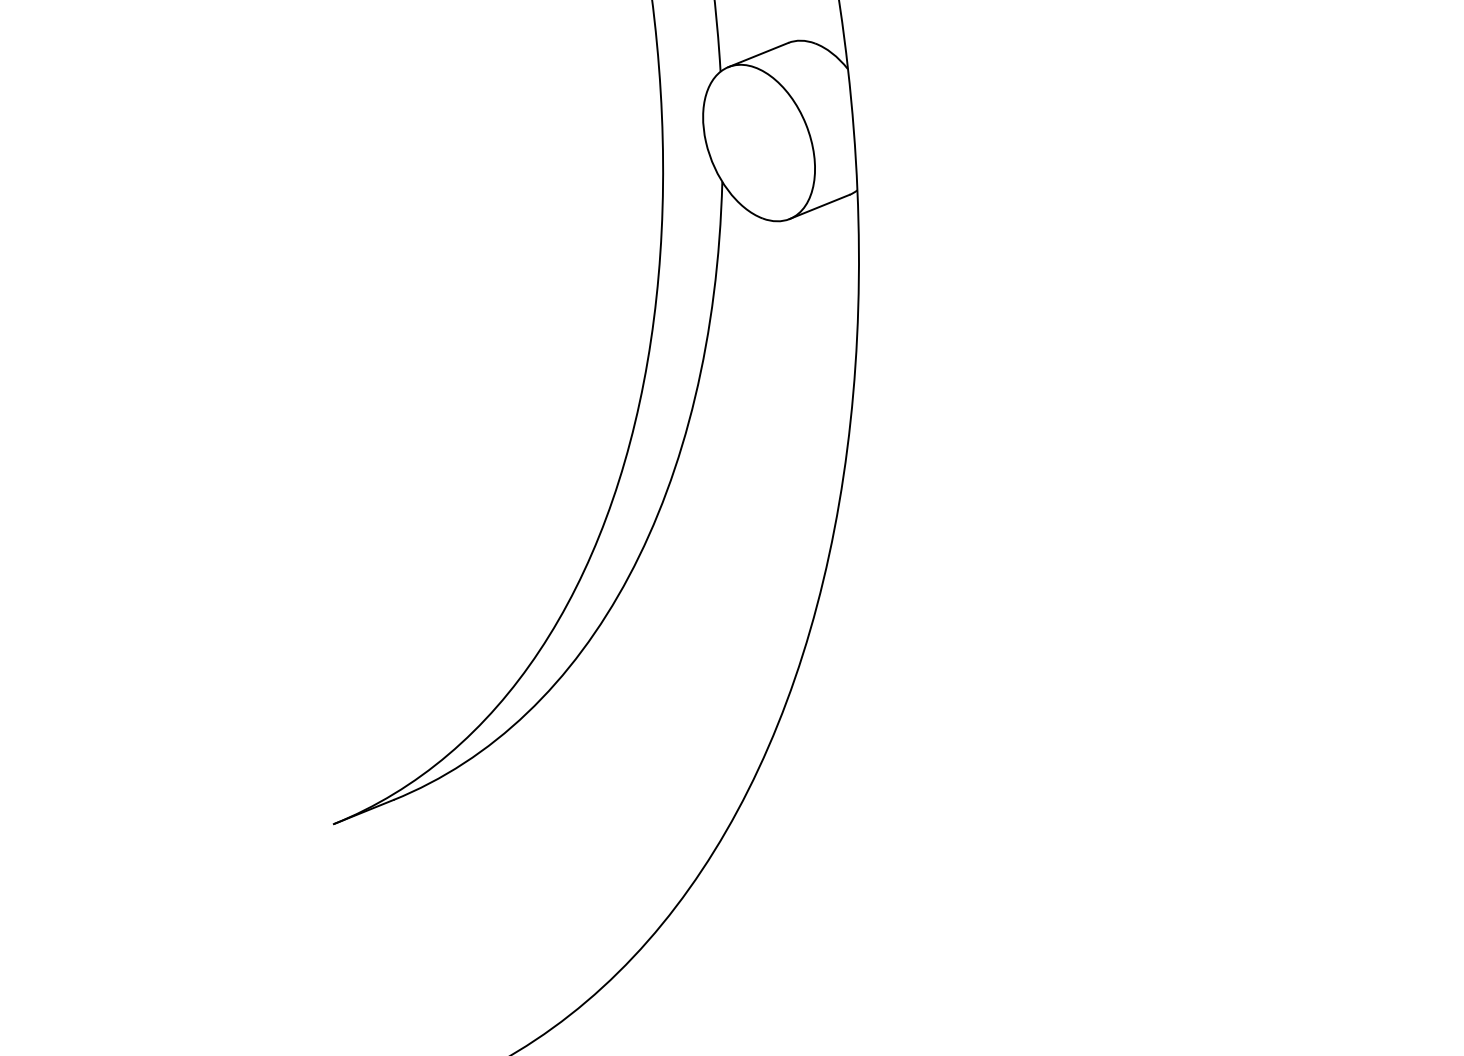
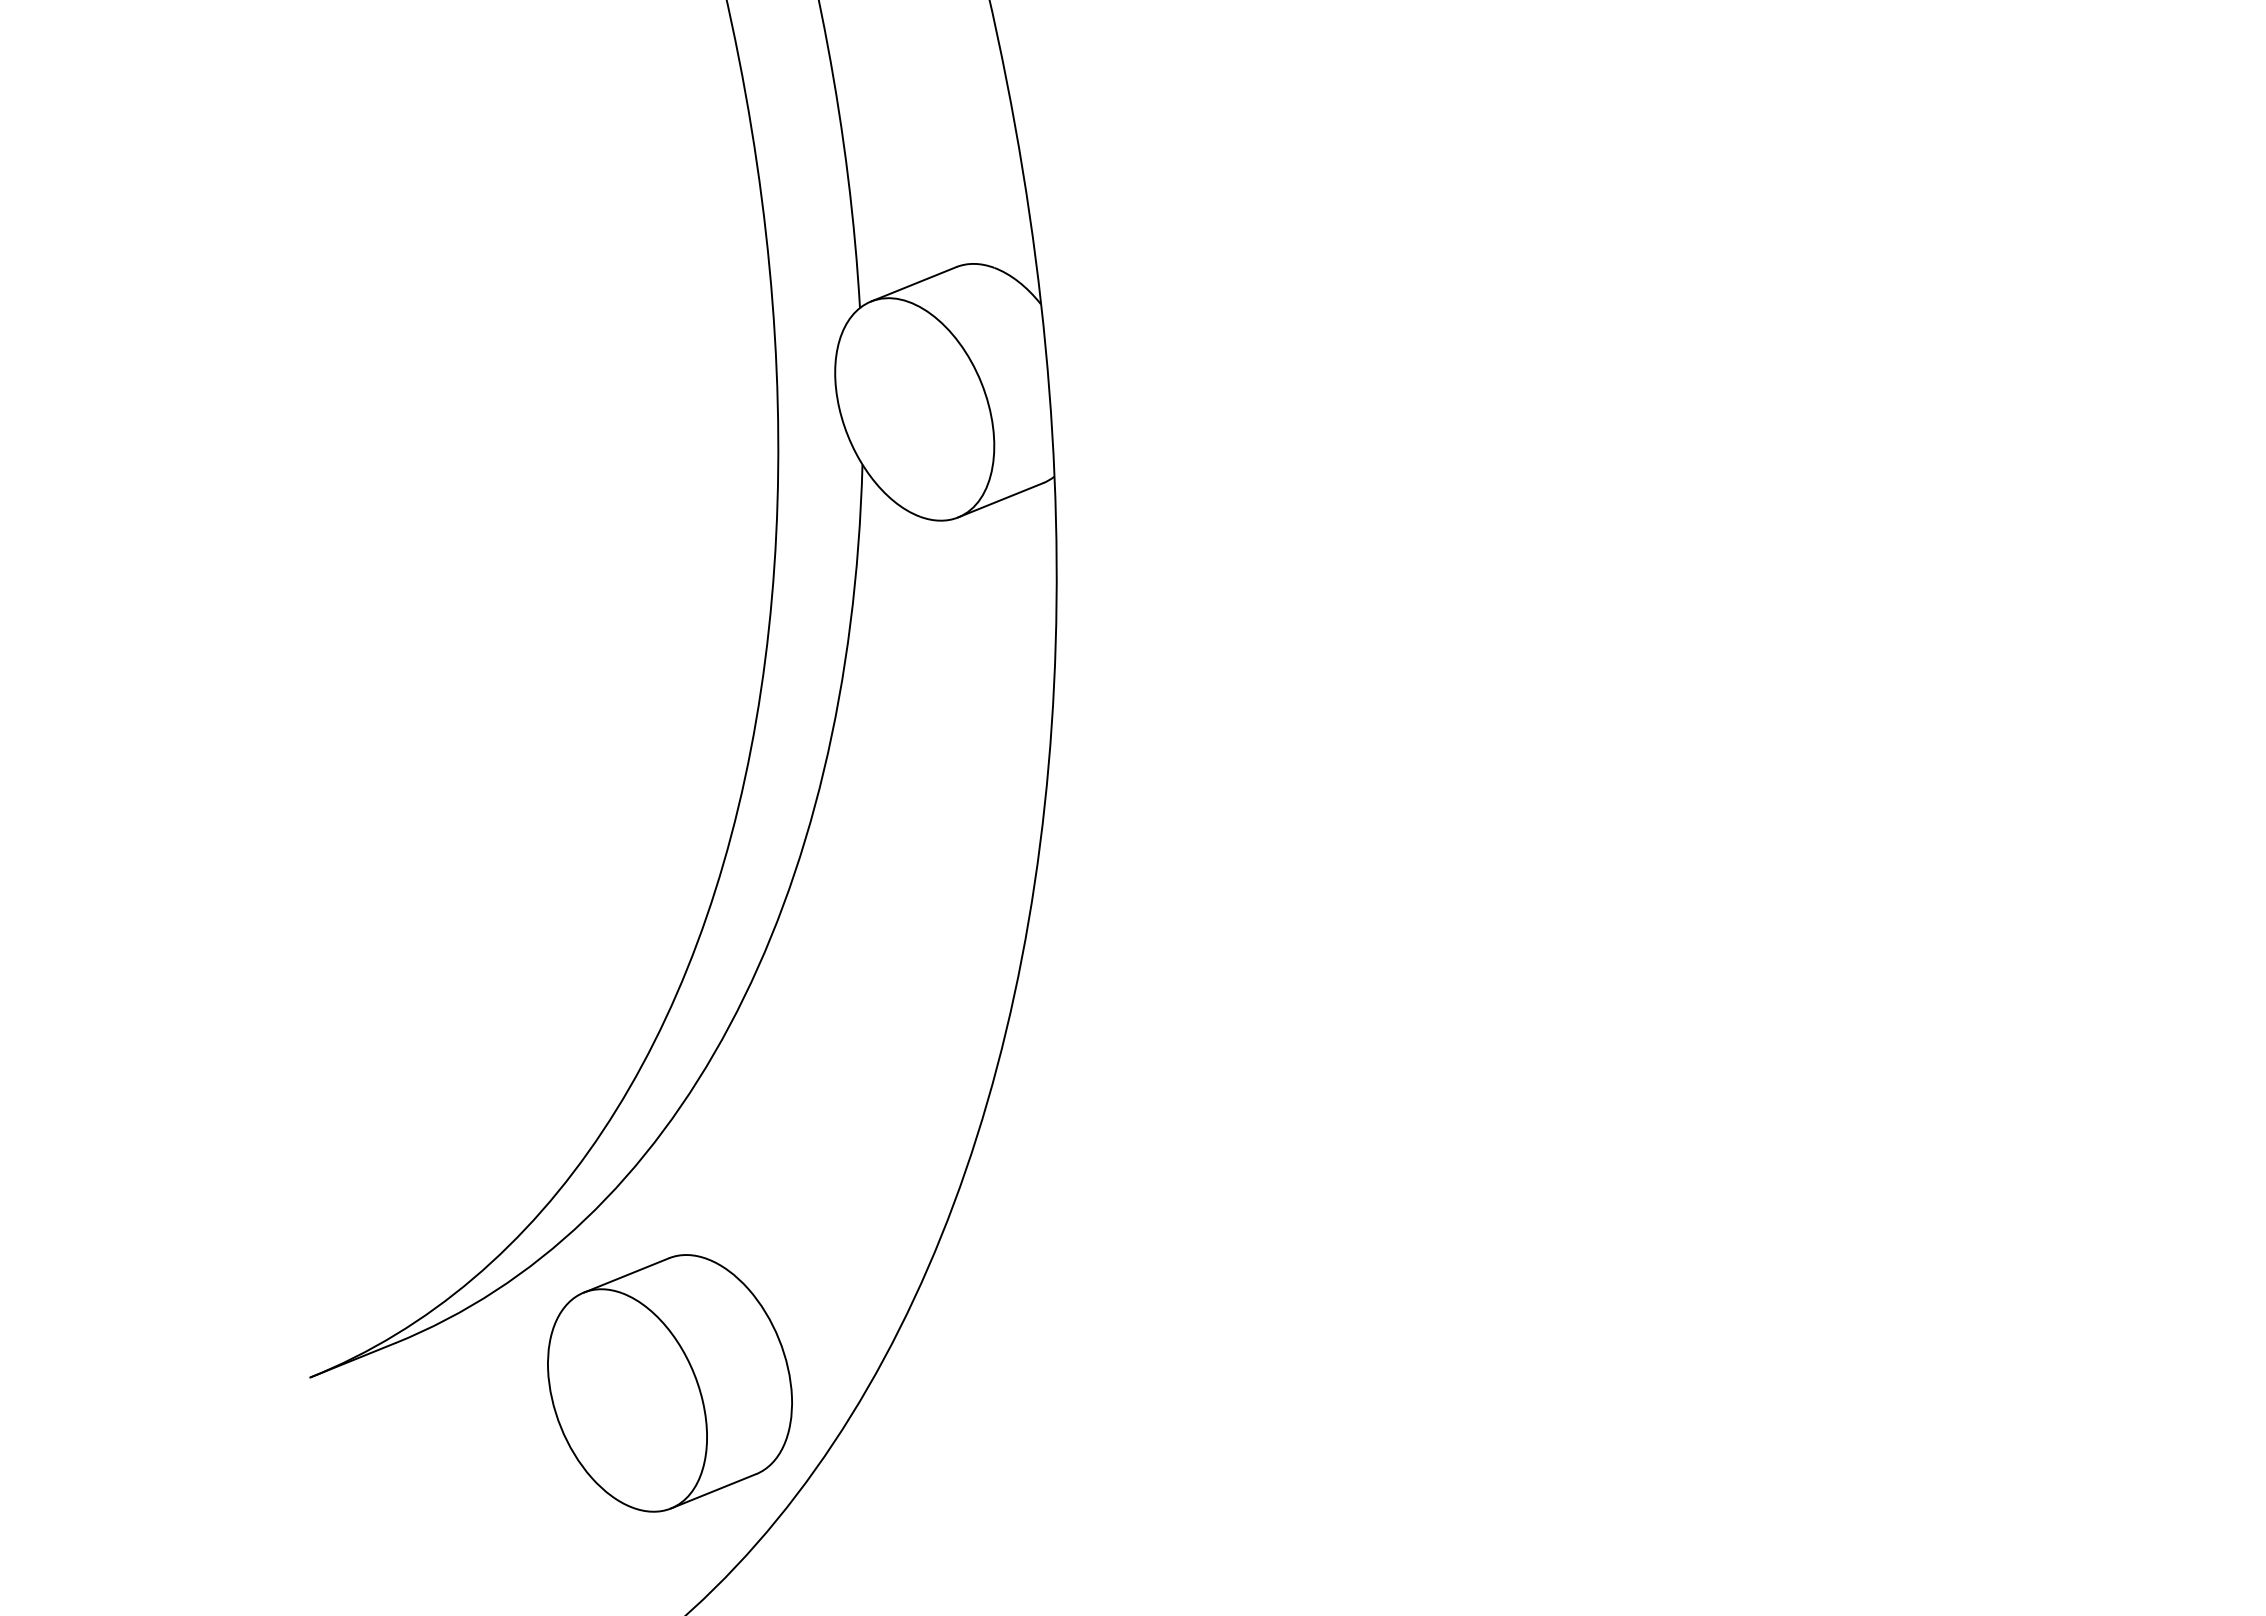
part: (586, 828) -> (669, 1383), added

